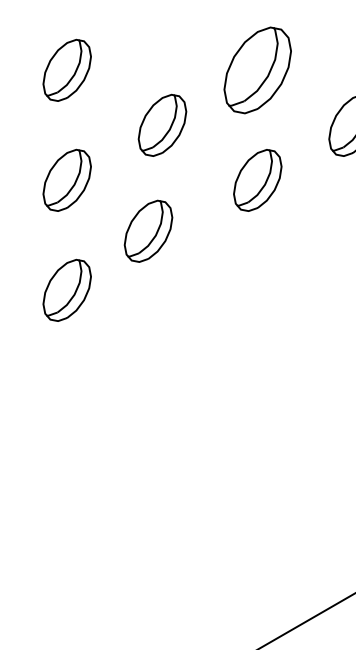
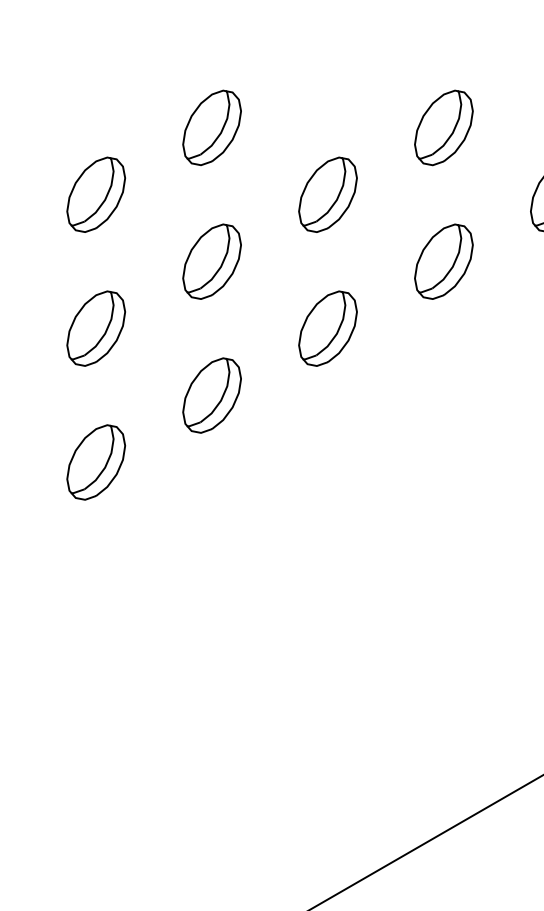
part: (257, 70) -> (443, 127), size x0.71
part: (148, 231) -> (327, 328), moved

